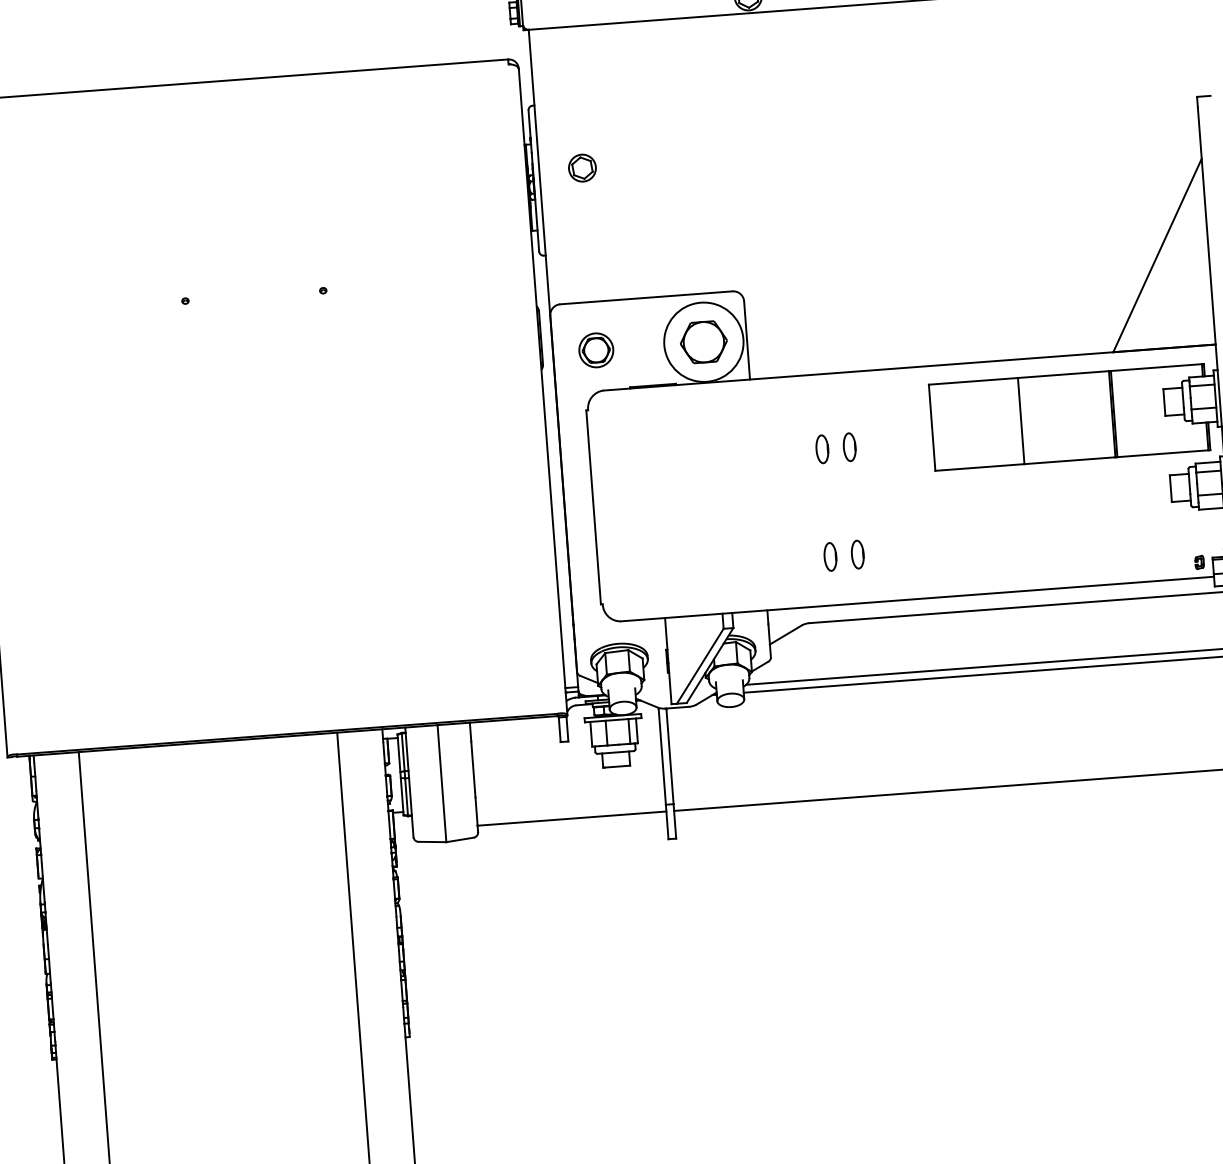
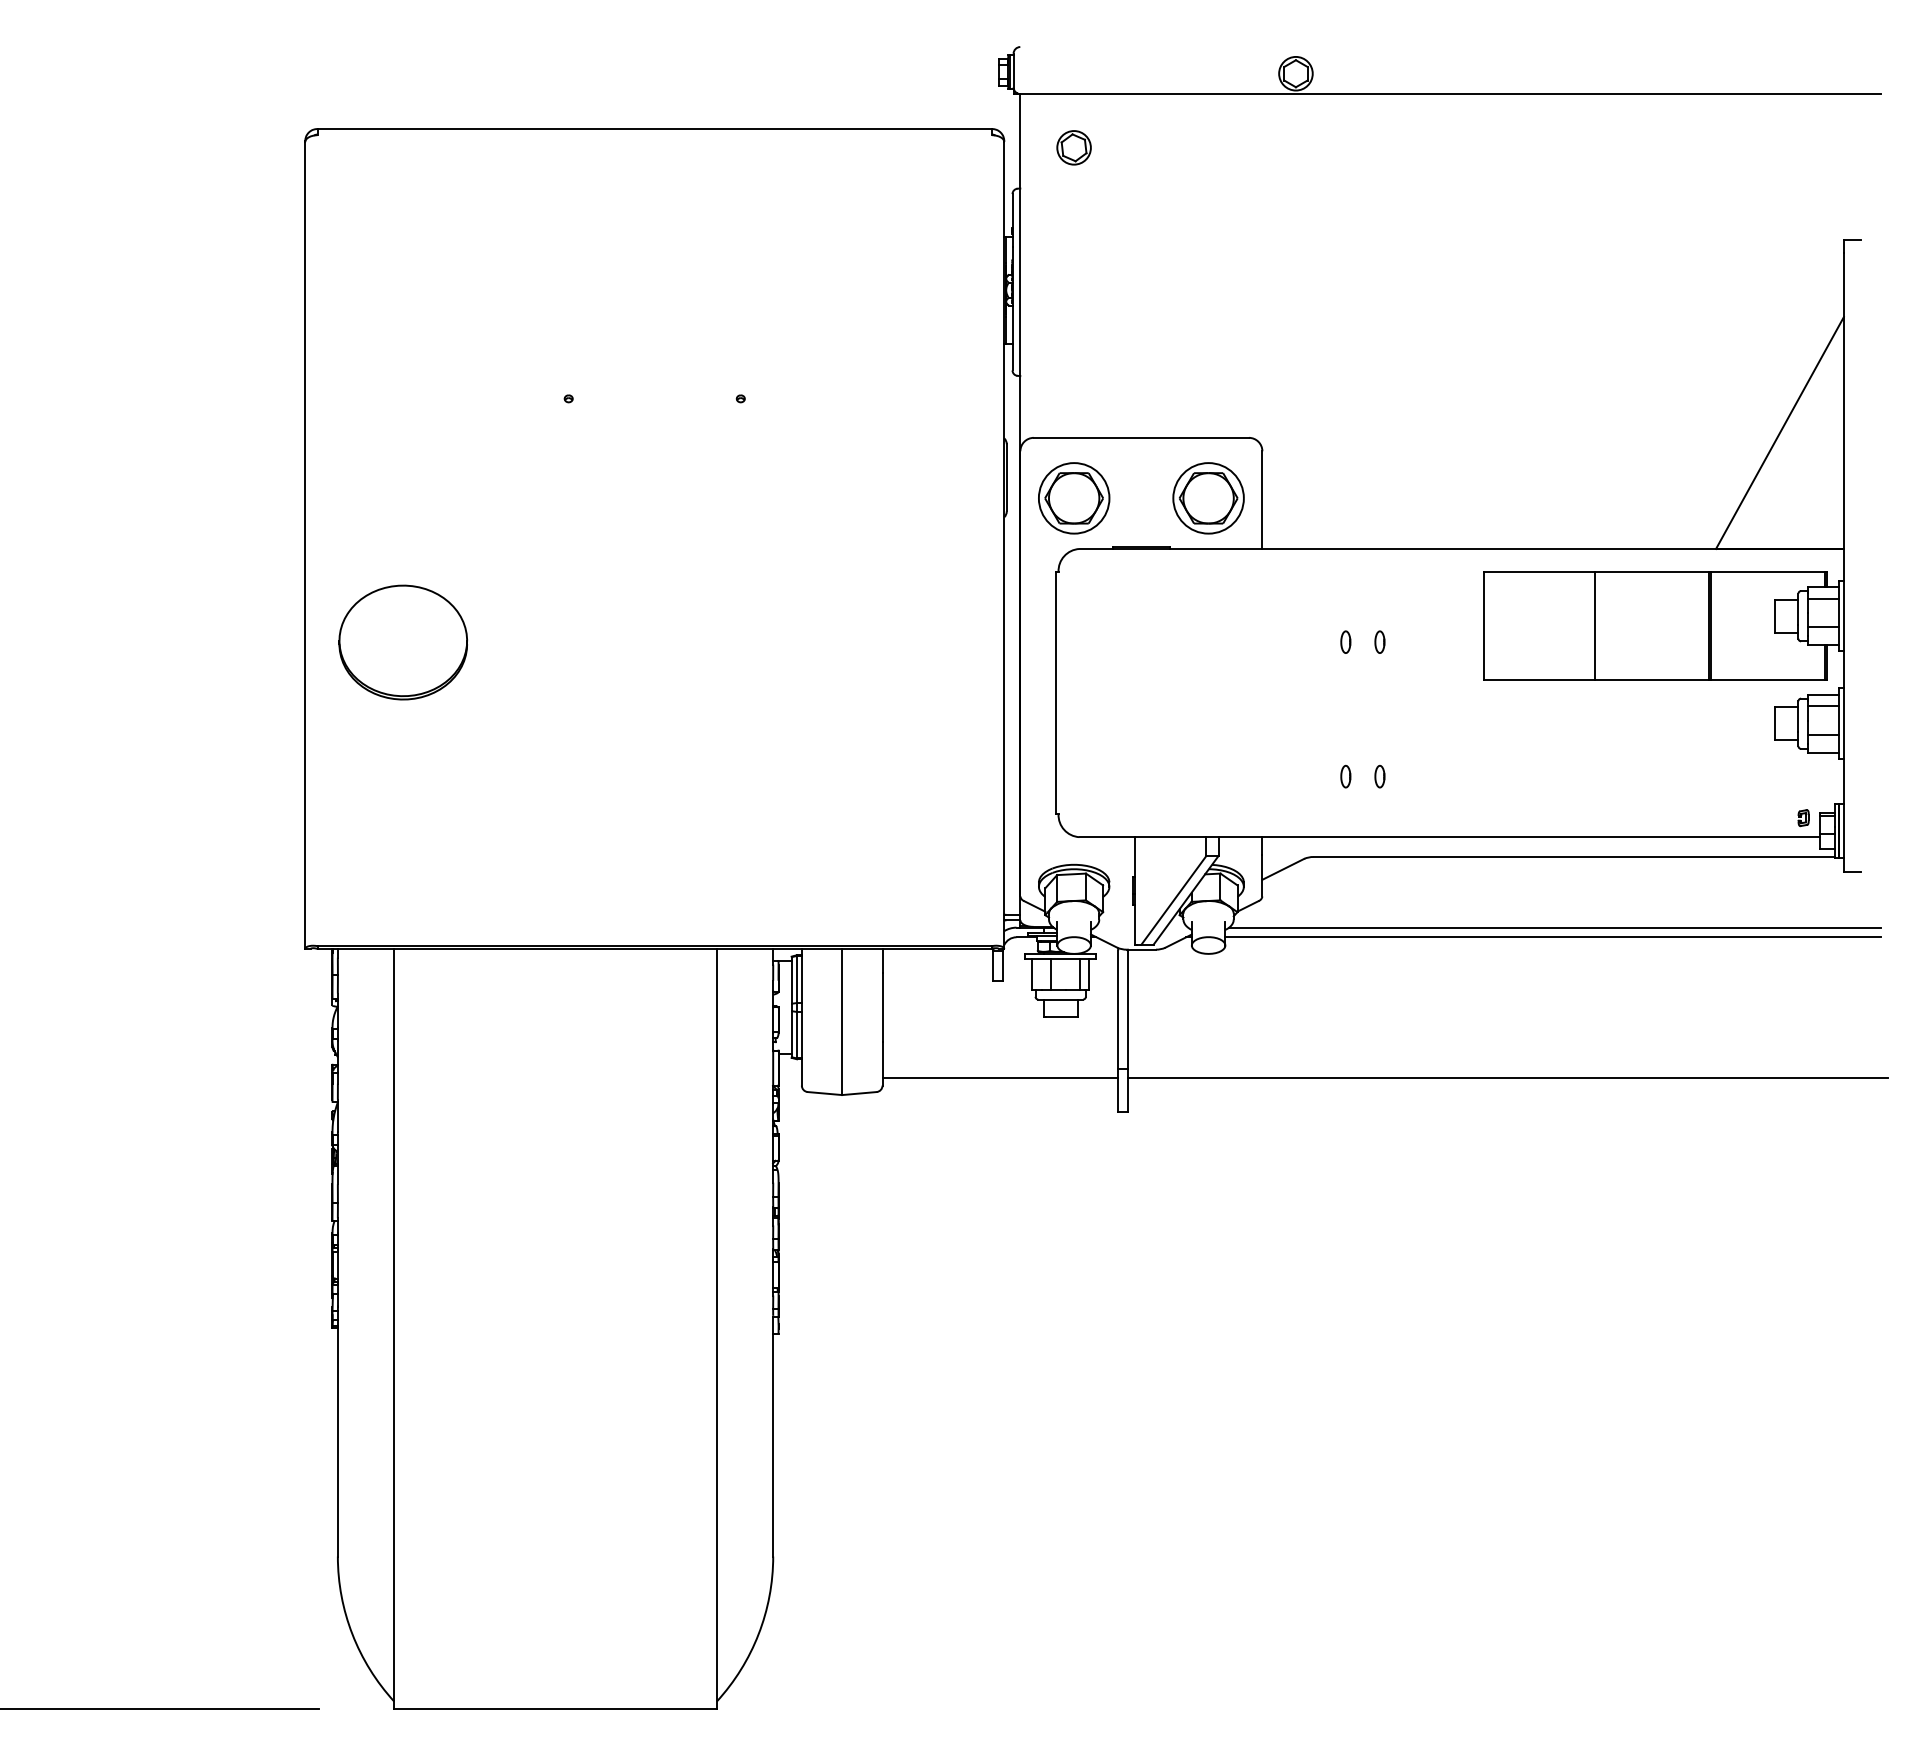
part: (581, 167) -> (1073, 147), moved
circle: (703, 342) -> (1208, 498), size x0.71
part: (596, 350) -> (1074, 498), size x1.67
part: (849, 446) -> (1379, 641), size x0.62
part: (822, 448) -> (1345, 641), size x0.62
part: (67, 506) -> (402, 642), added
part: (857, 554) -> (1379, 776), size x0.62
part: (830, 556) -> (1345, 776), size x0.62

